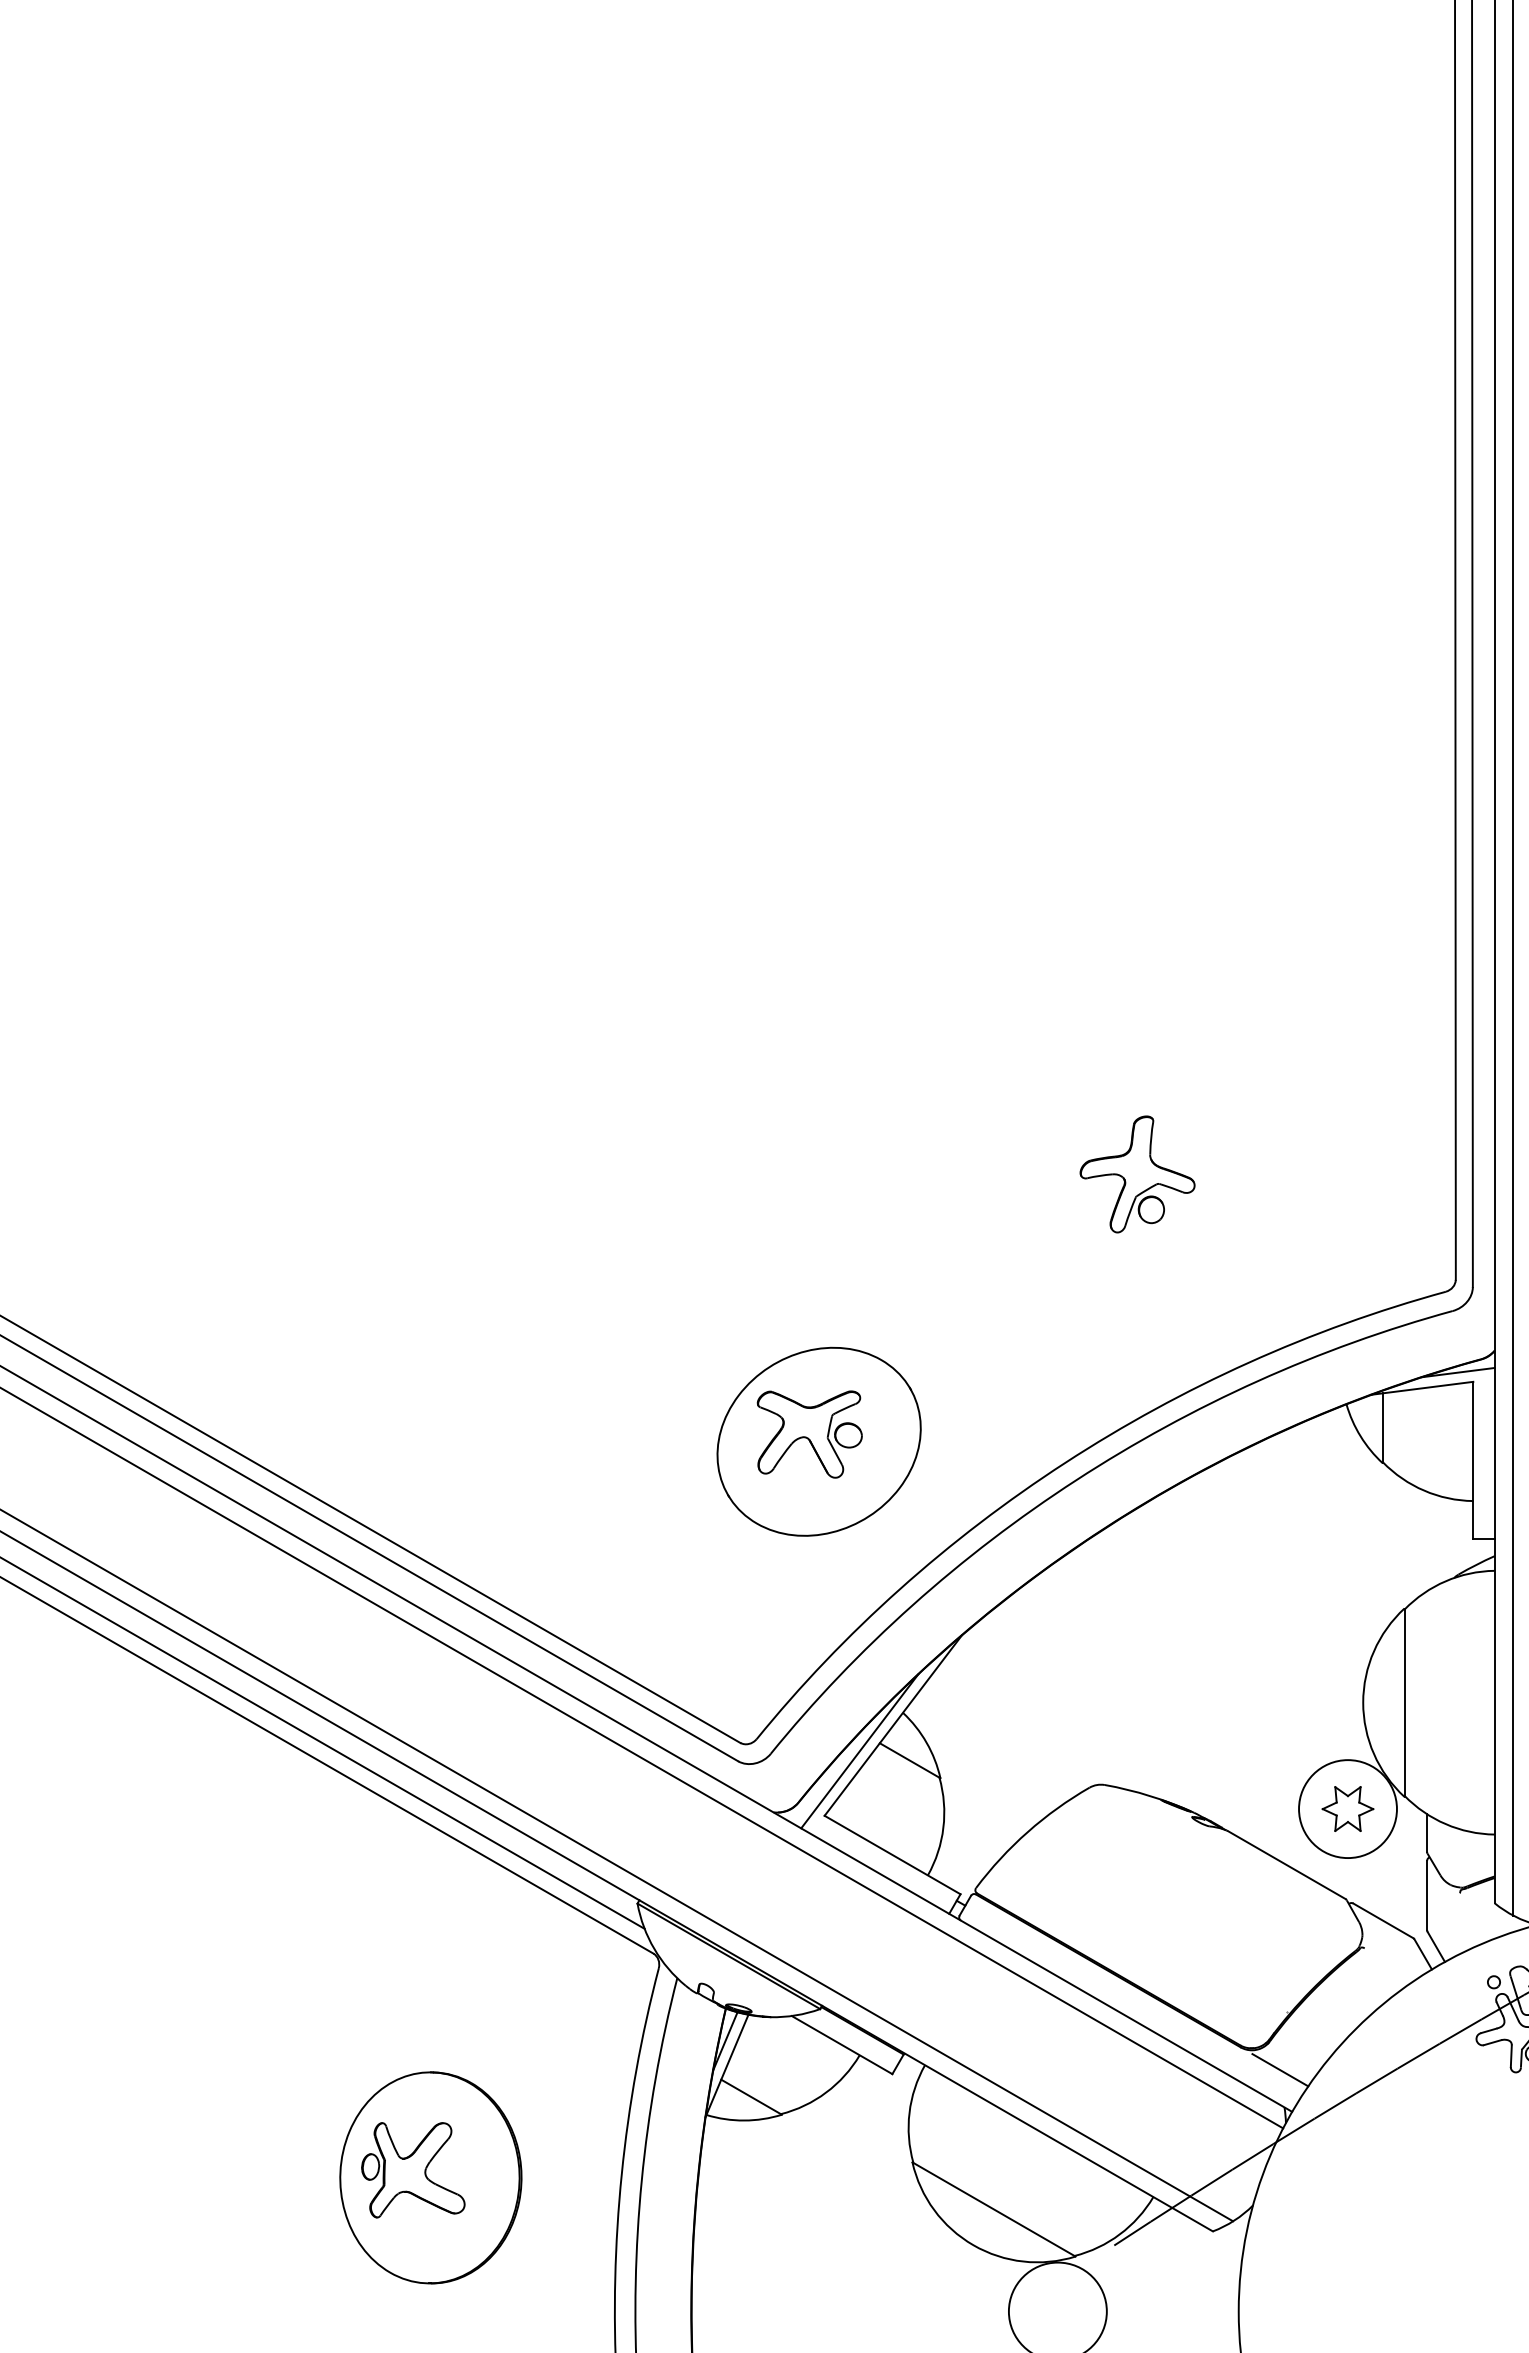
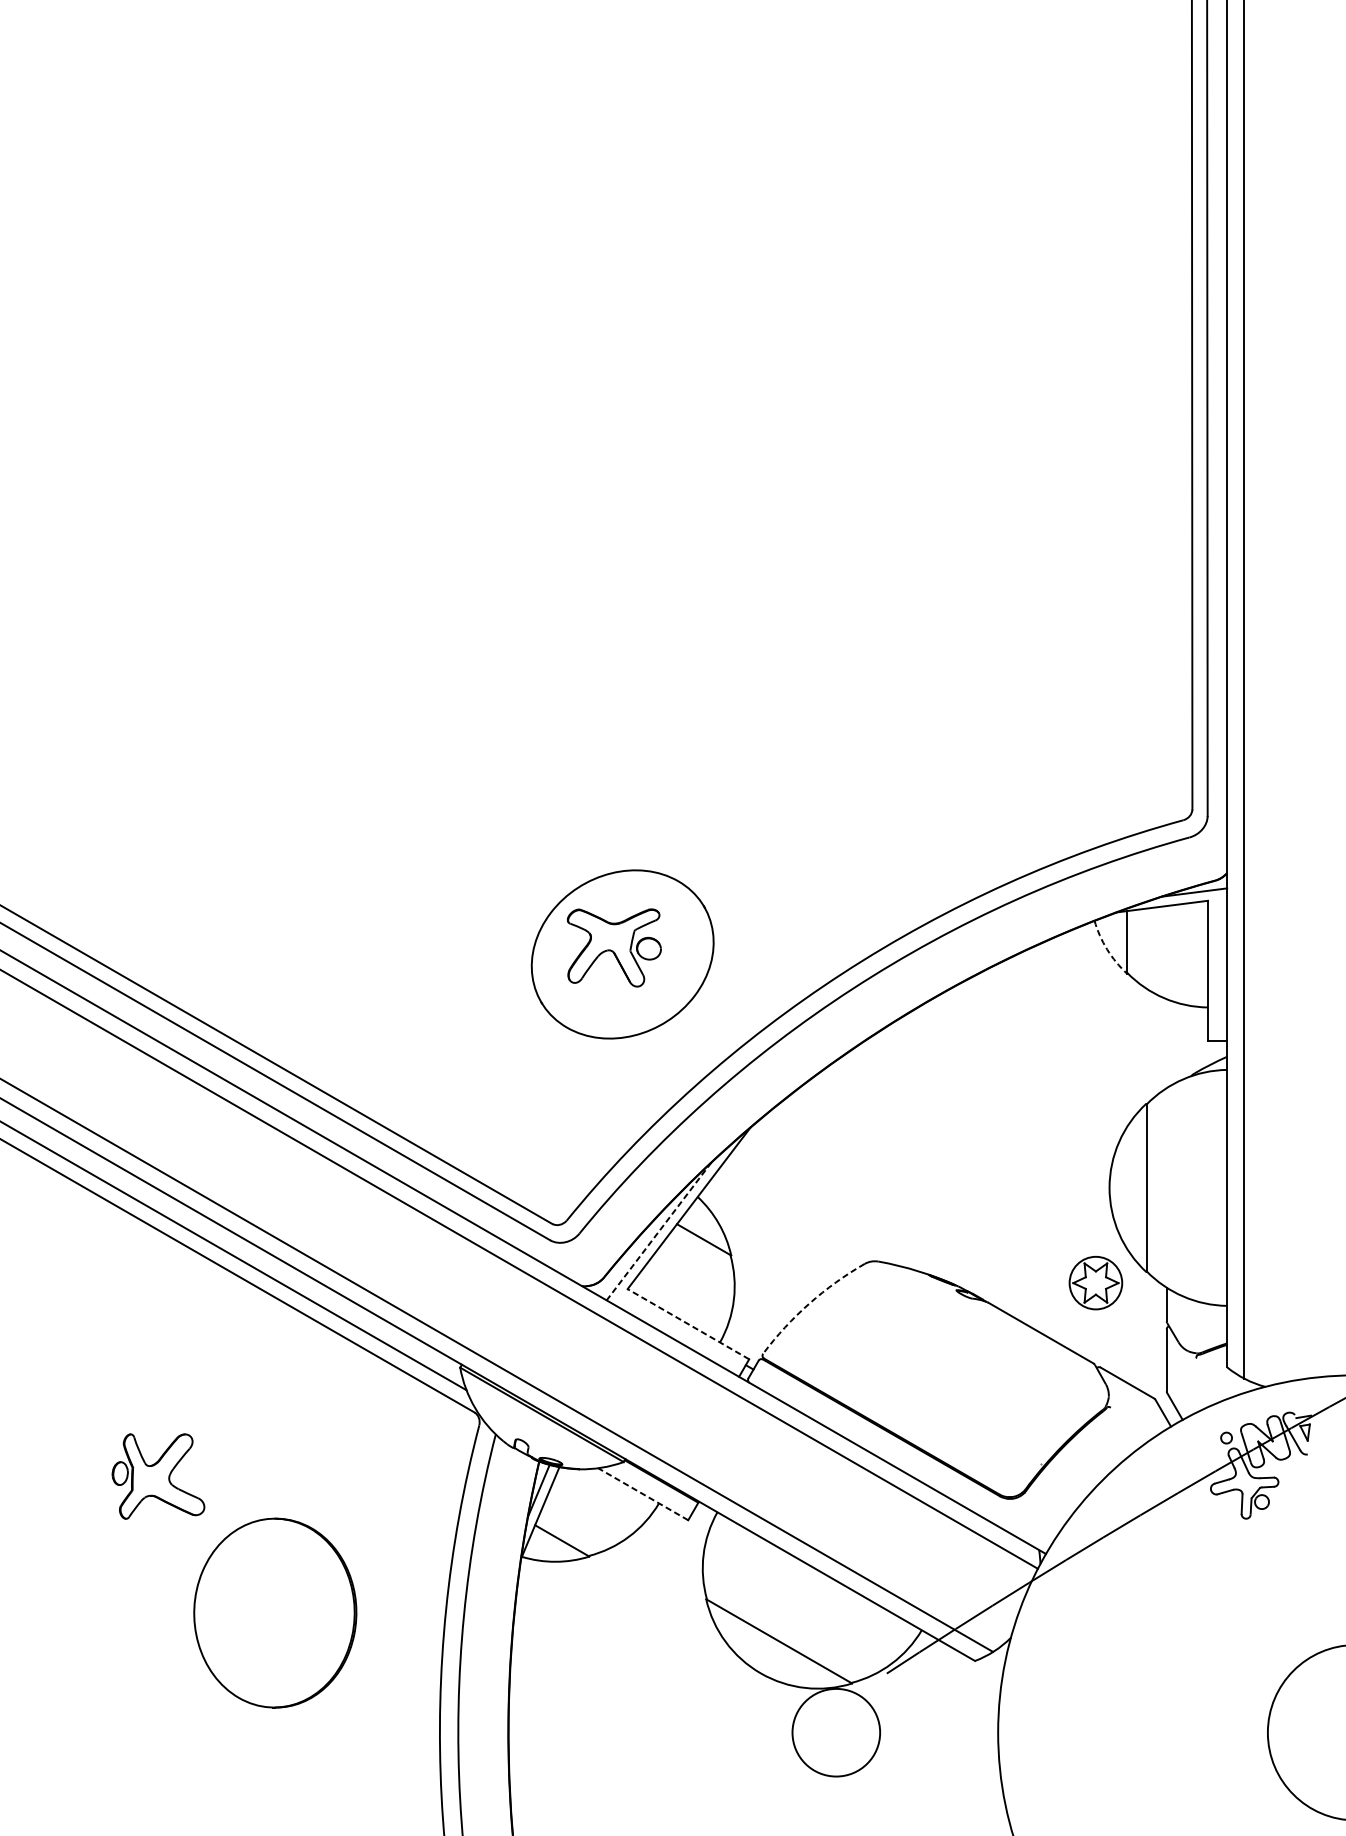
part: (1137, 1174) -> (907, 715), removed
arc: (1360, 1436) -> (1107, 949), solid -> dashed
line: (859, 1751) -> (658, 1231), solid -> dashed
circle: (1347, 1809) -> (1095, 1283), size x0.6
arc: (1027, 1832) -> (809, 1304), solid -> dashed
line: (892, 1854) -> (688, 1323), solid -> dashed
line: (841, 2044) -> (642, 1493), solid -> dashed
line: (1280, 2070) -> (1035, 1517), removed
part: (413, 2170) -> (158, 1476), moved

